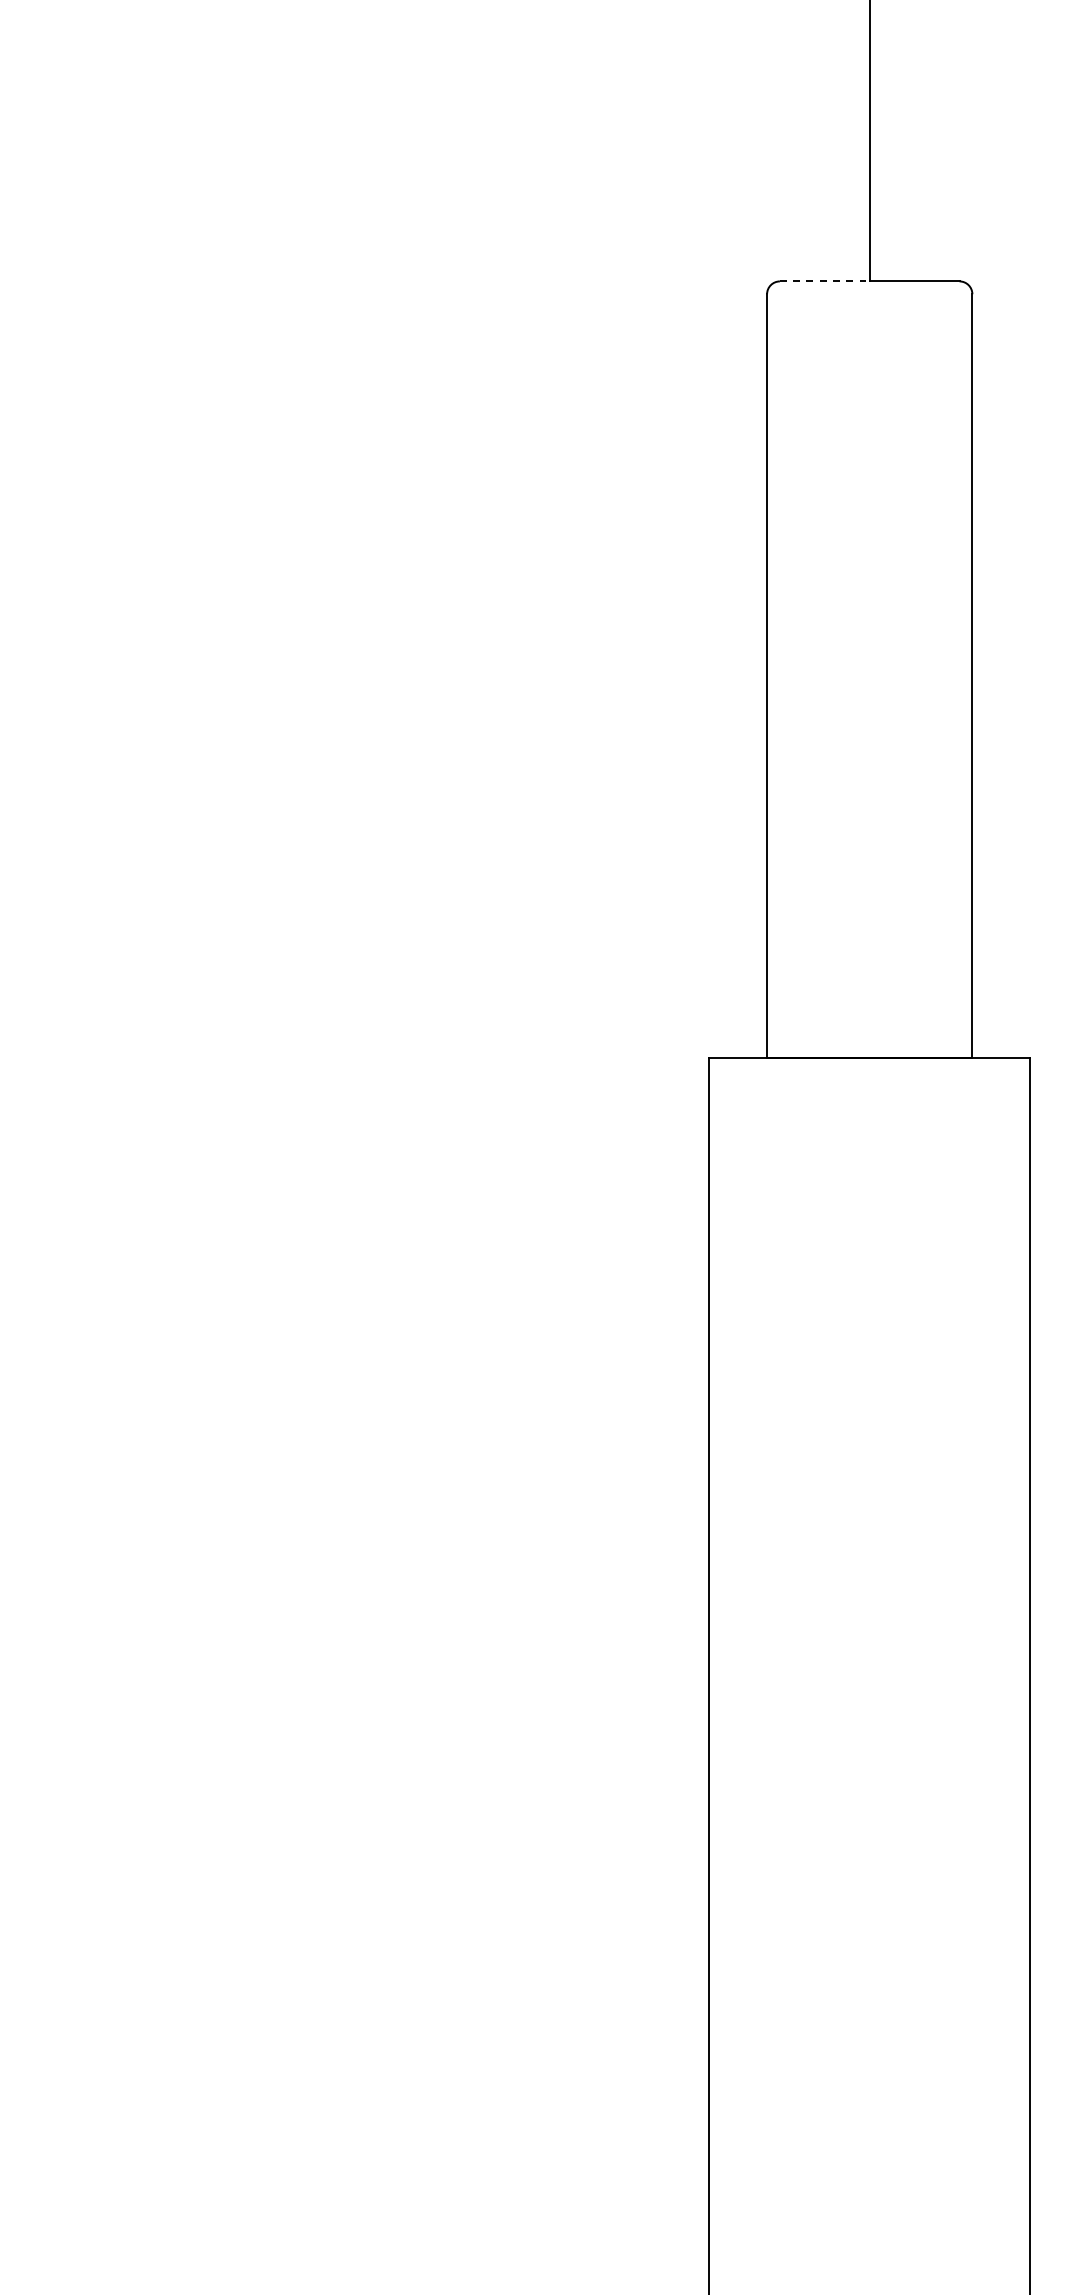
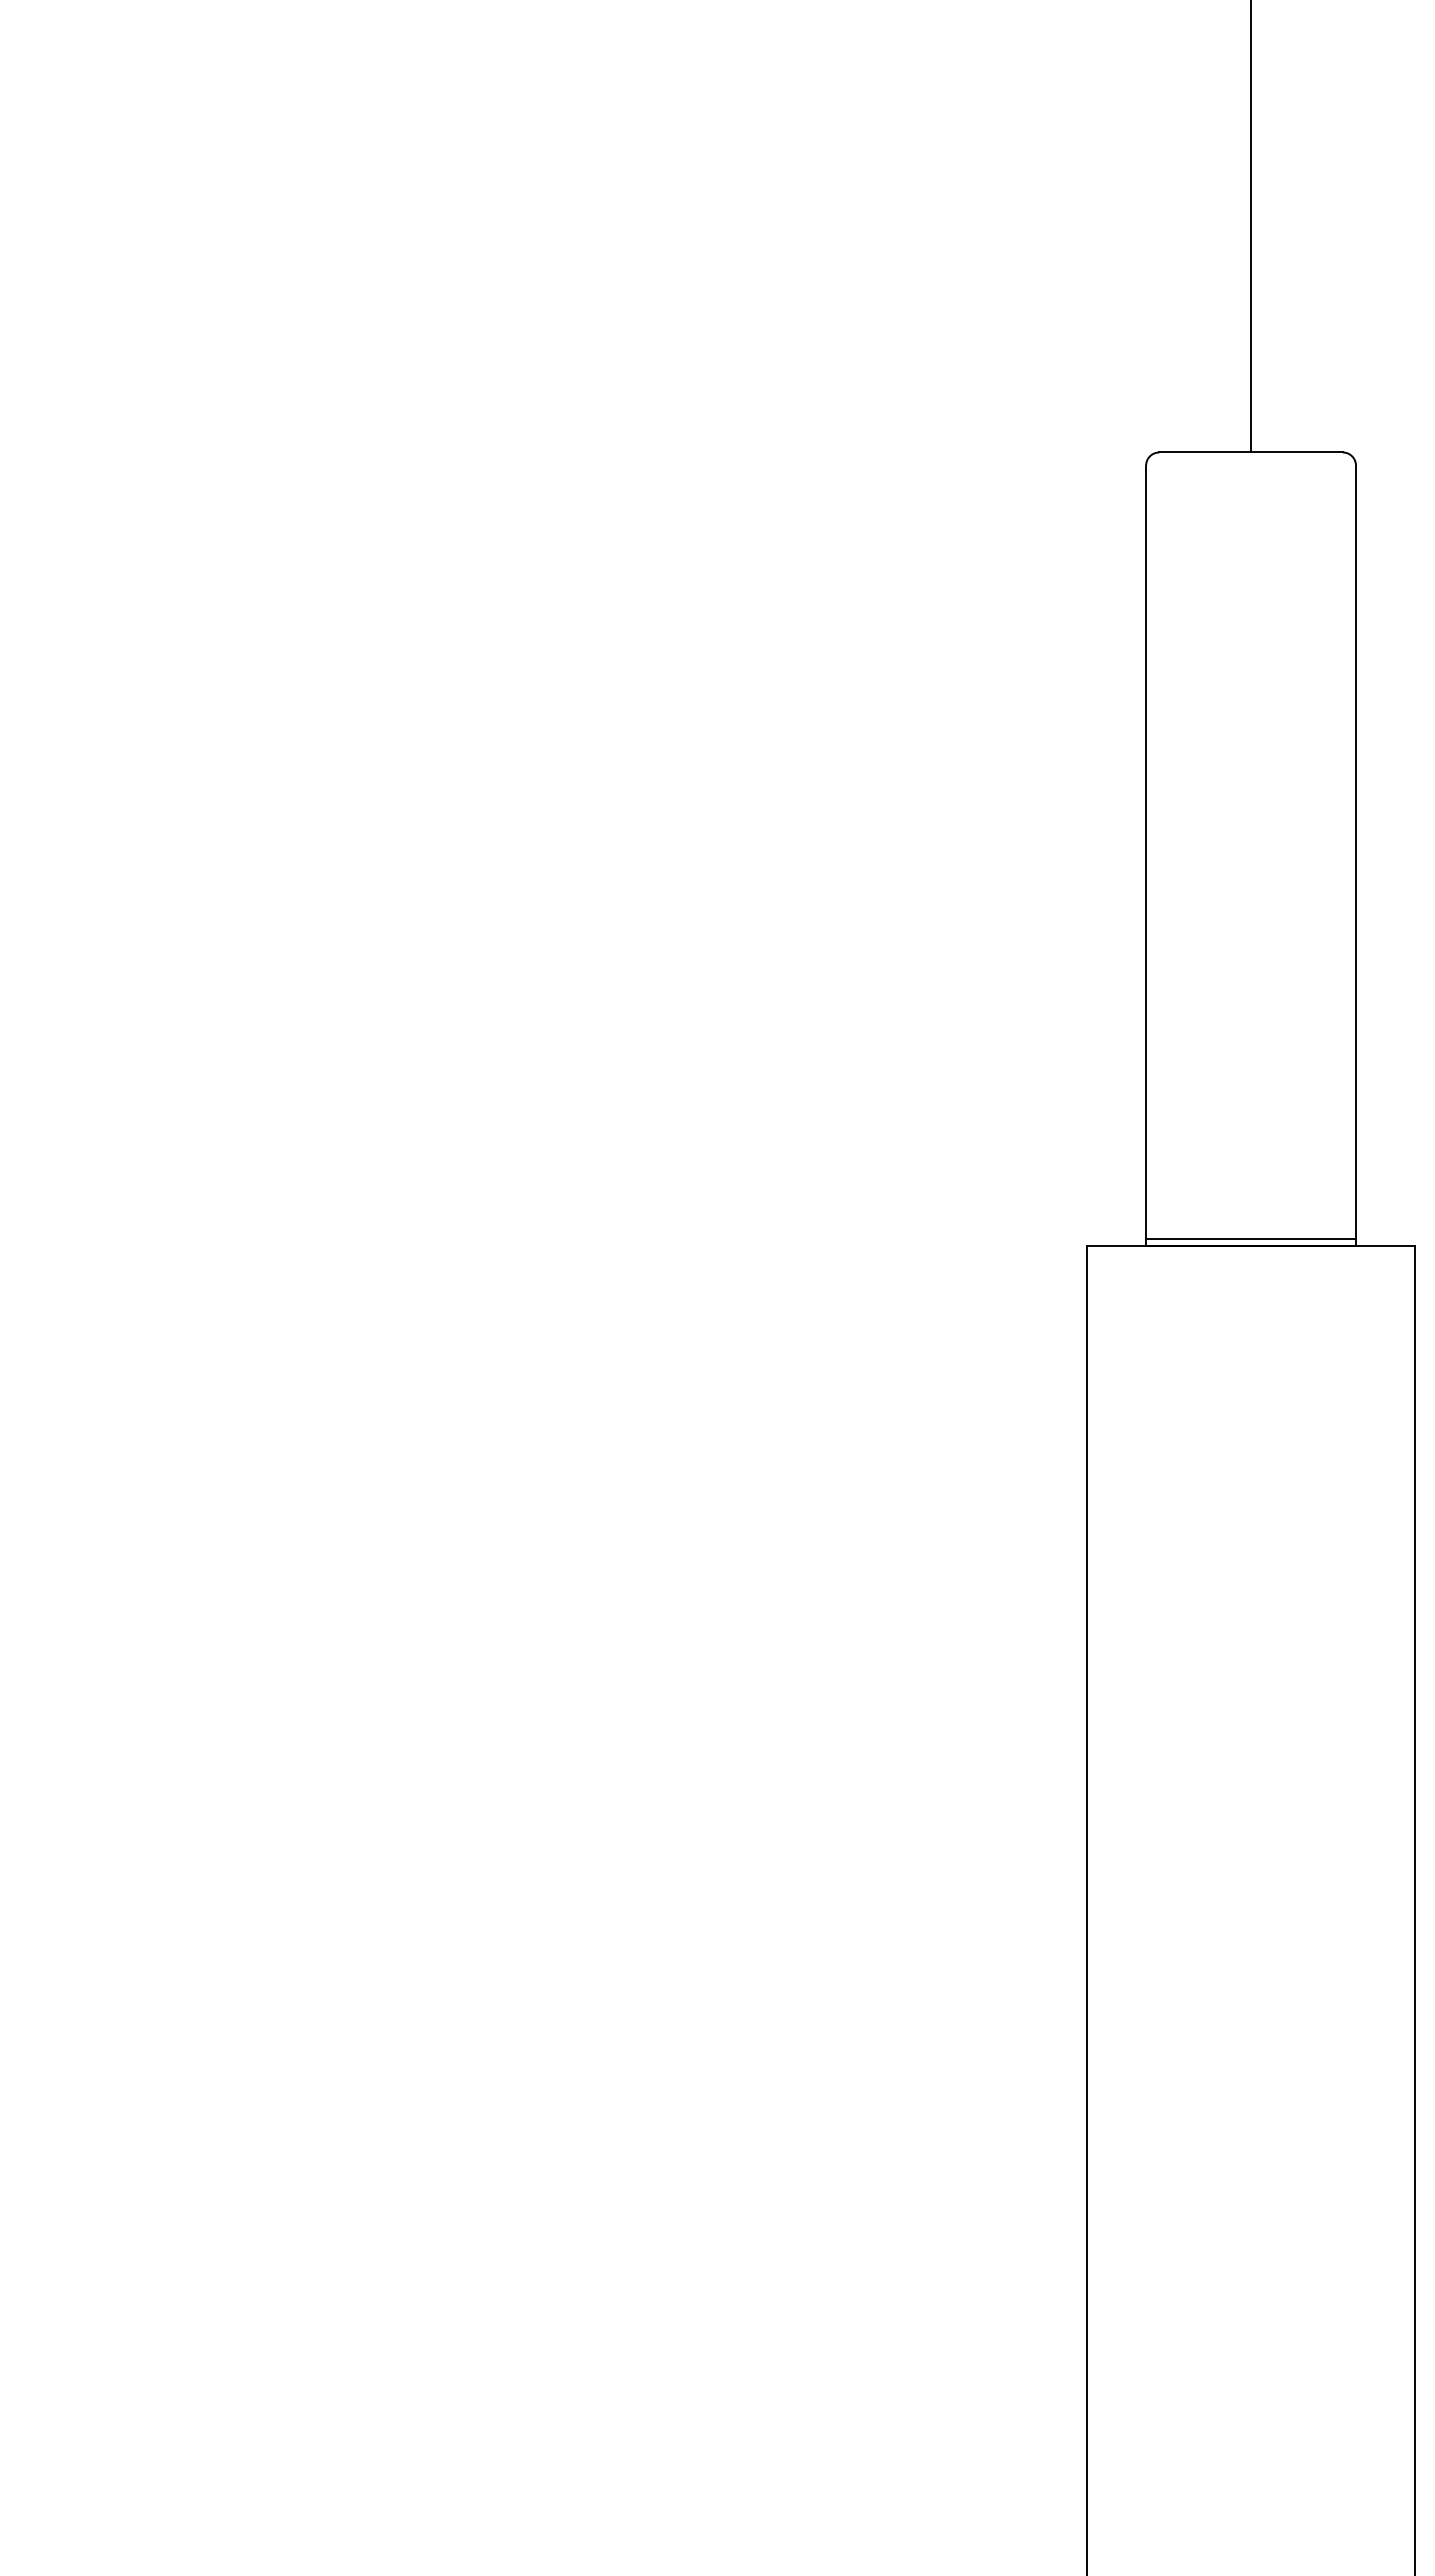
line: (825, 281) -> (1205, 452), dashed -> solid
line: (869, 1051) -> (1250, 1239), added

